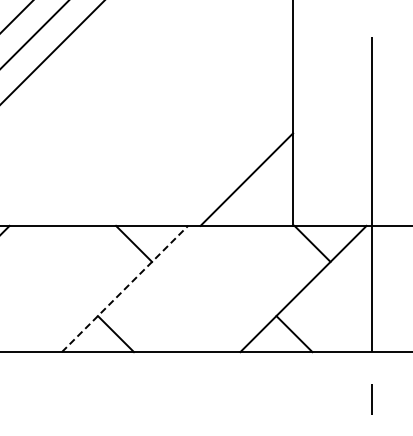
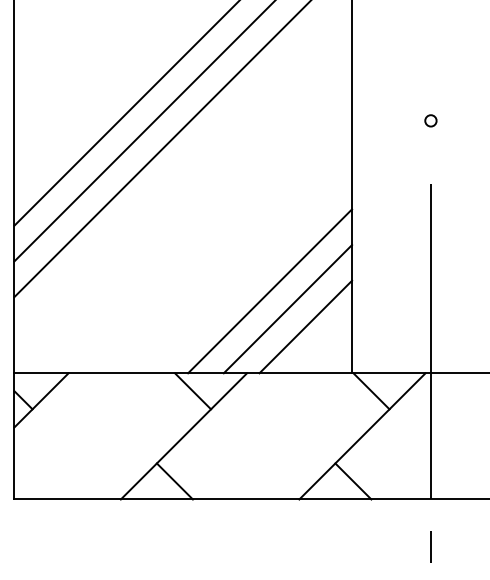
line: (211, 144) -> (270, 291), added
line: (228, 162) -> (287, 309), added
line: (125, 289) -> (184, 436), dashed -> solid

